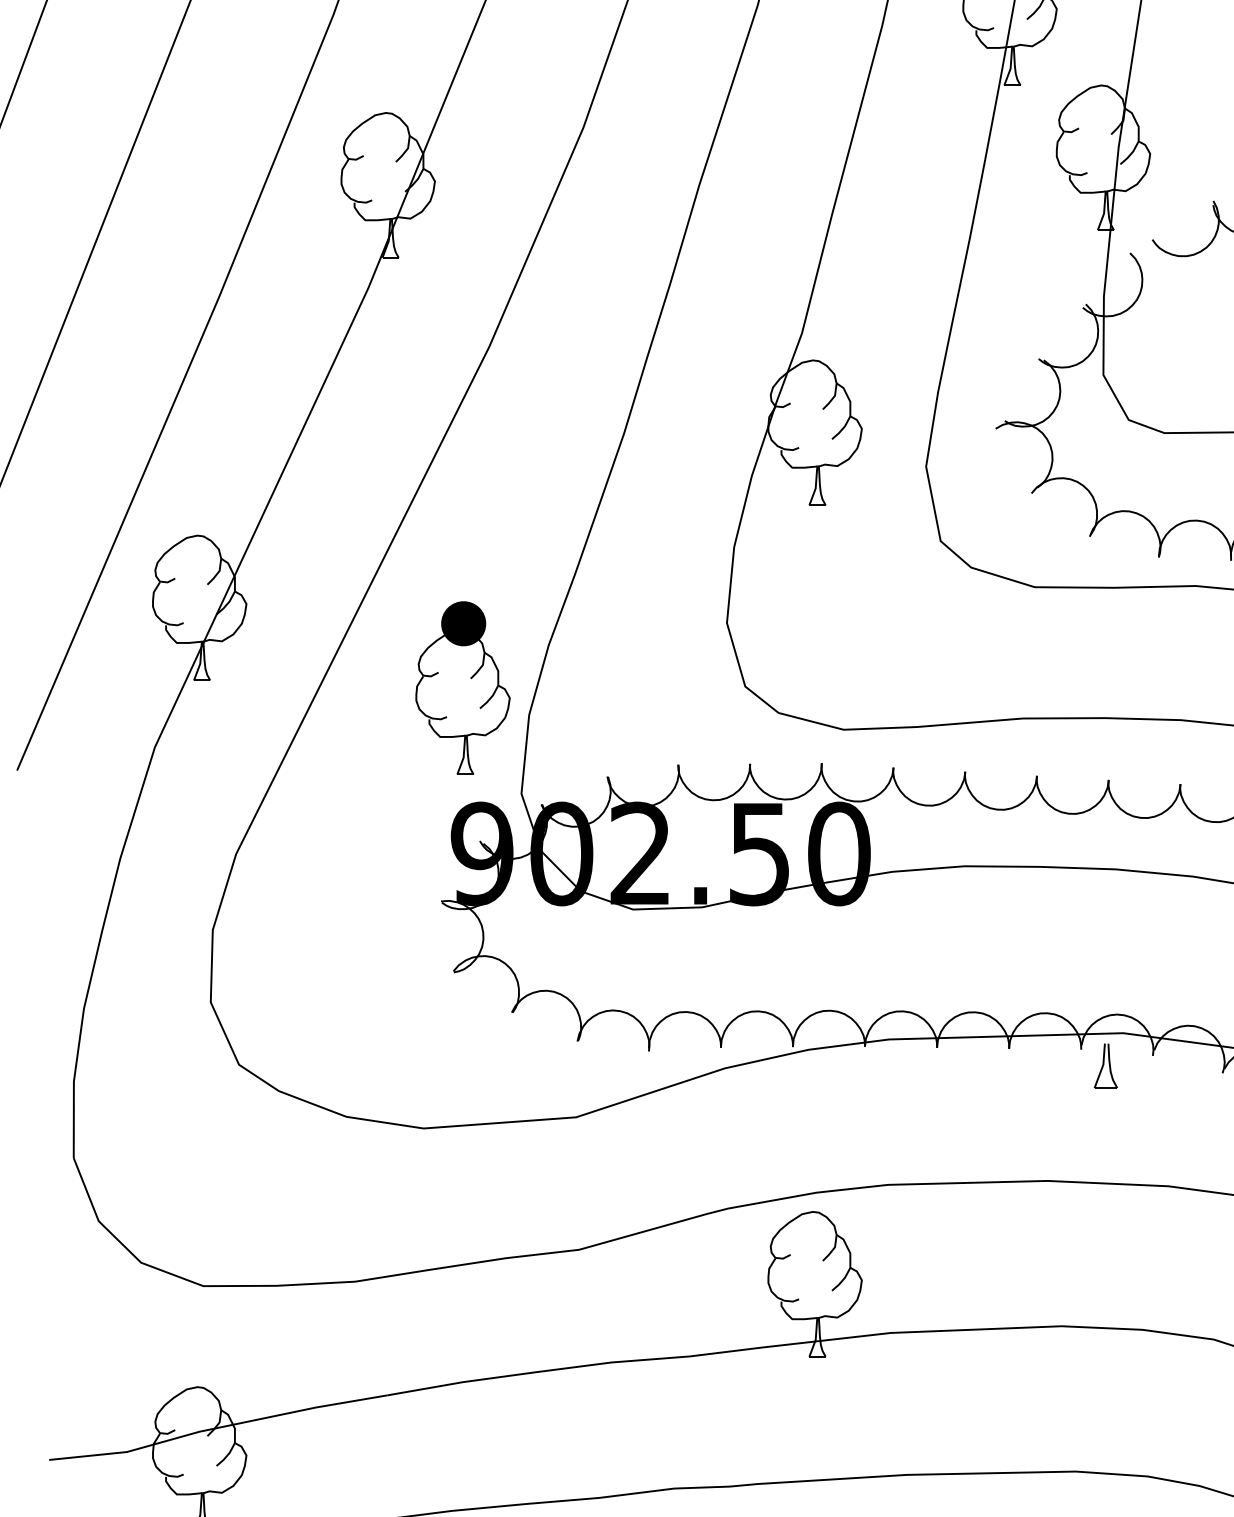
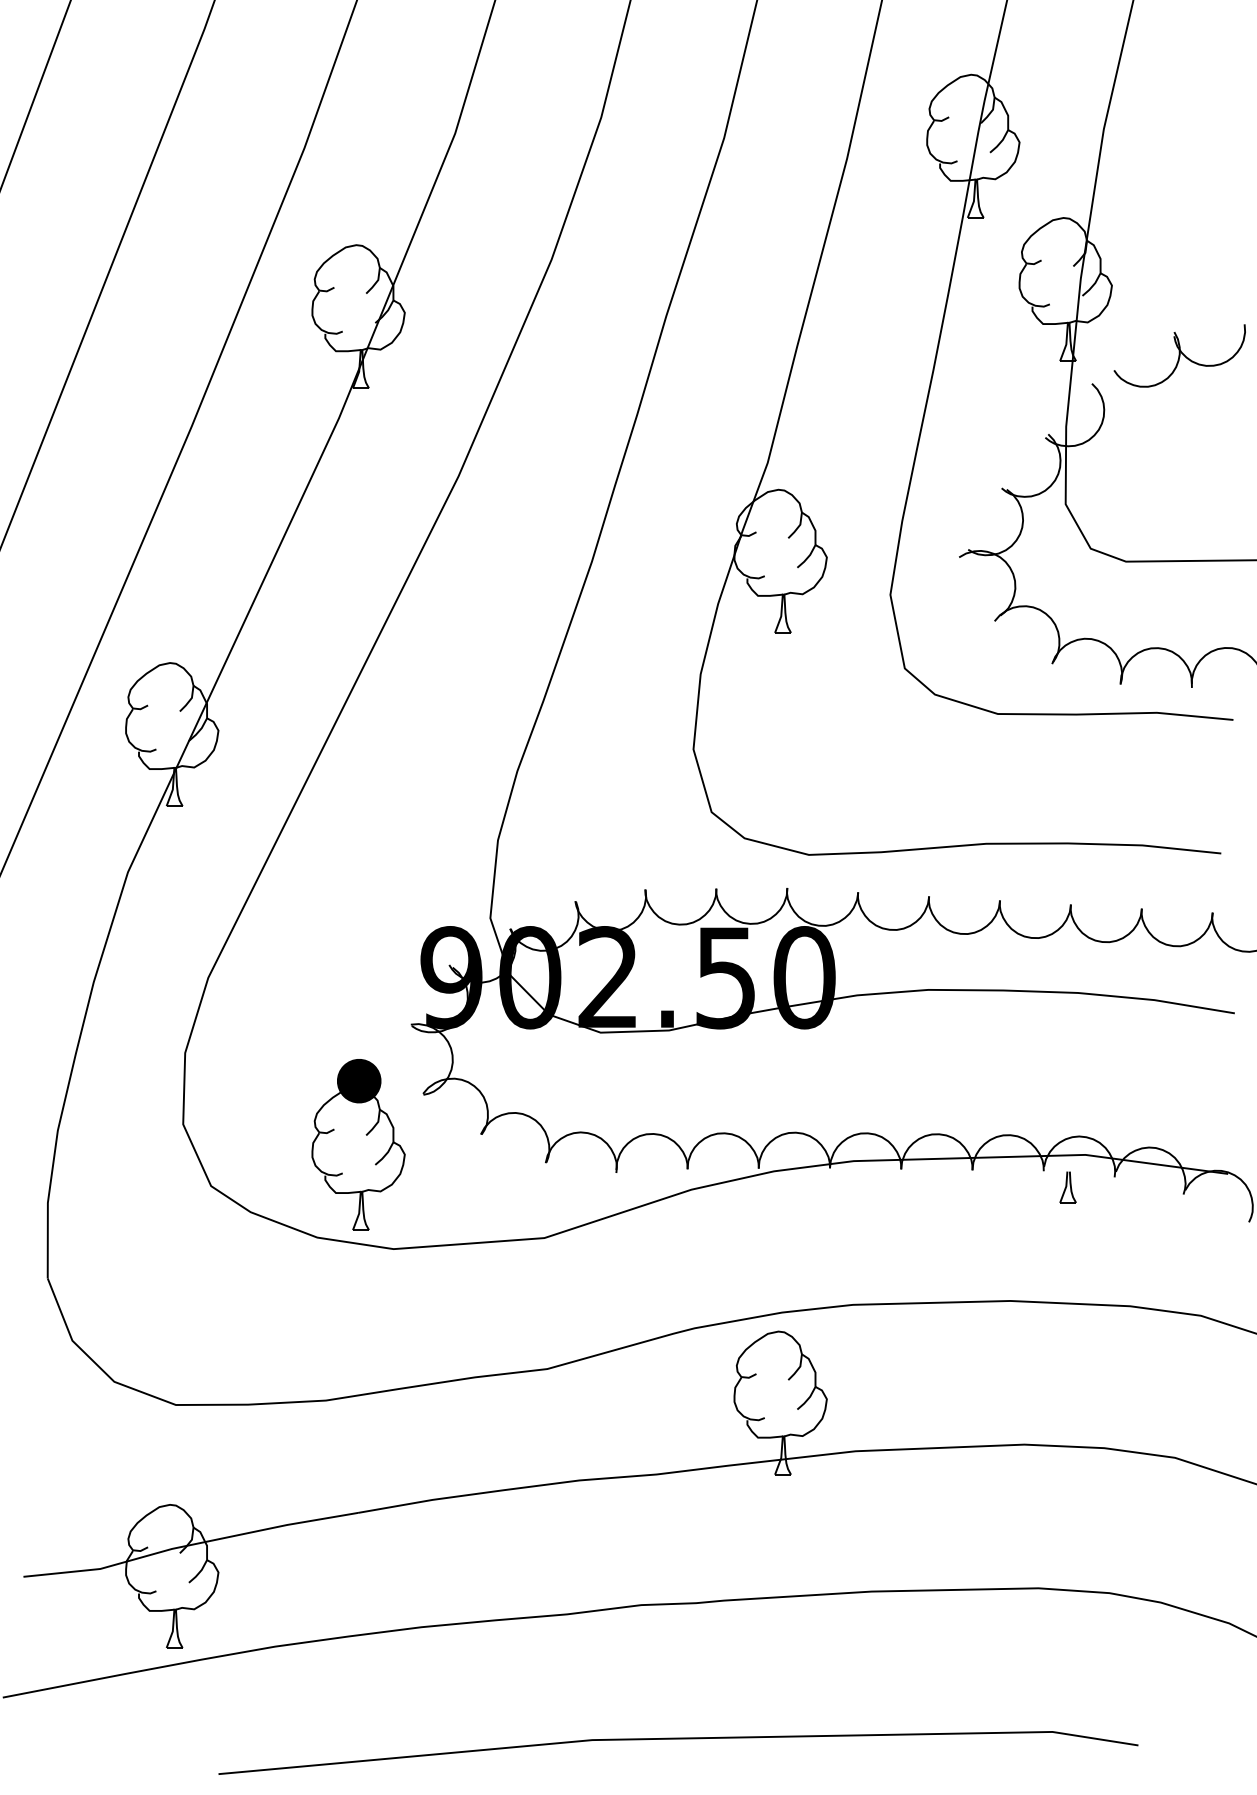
part: (462, 687) -> (358, 1144), moved
part: (1105, 1066) -> (1067, 1187), size x0.71

